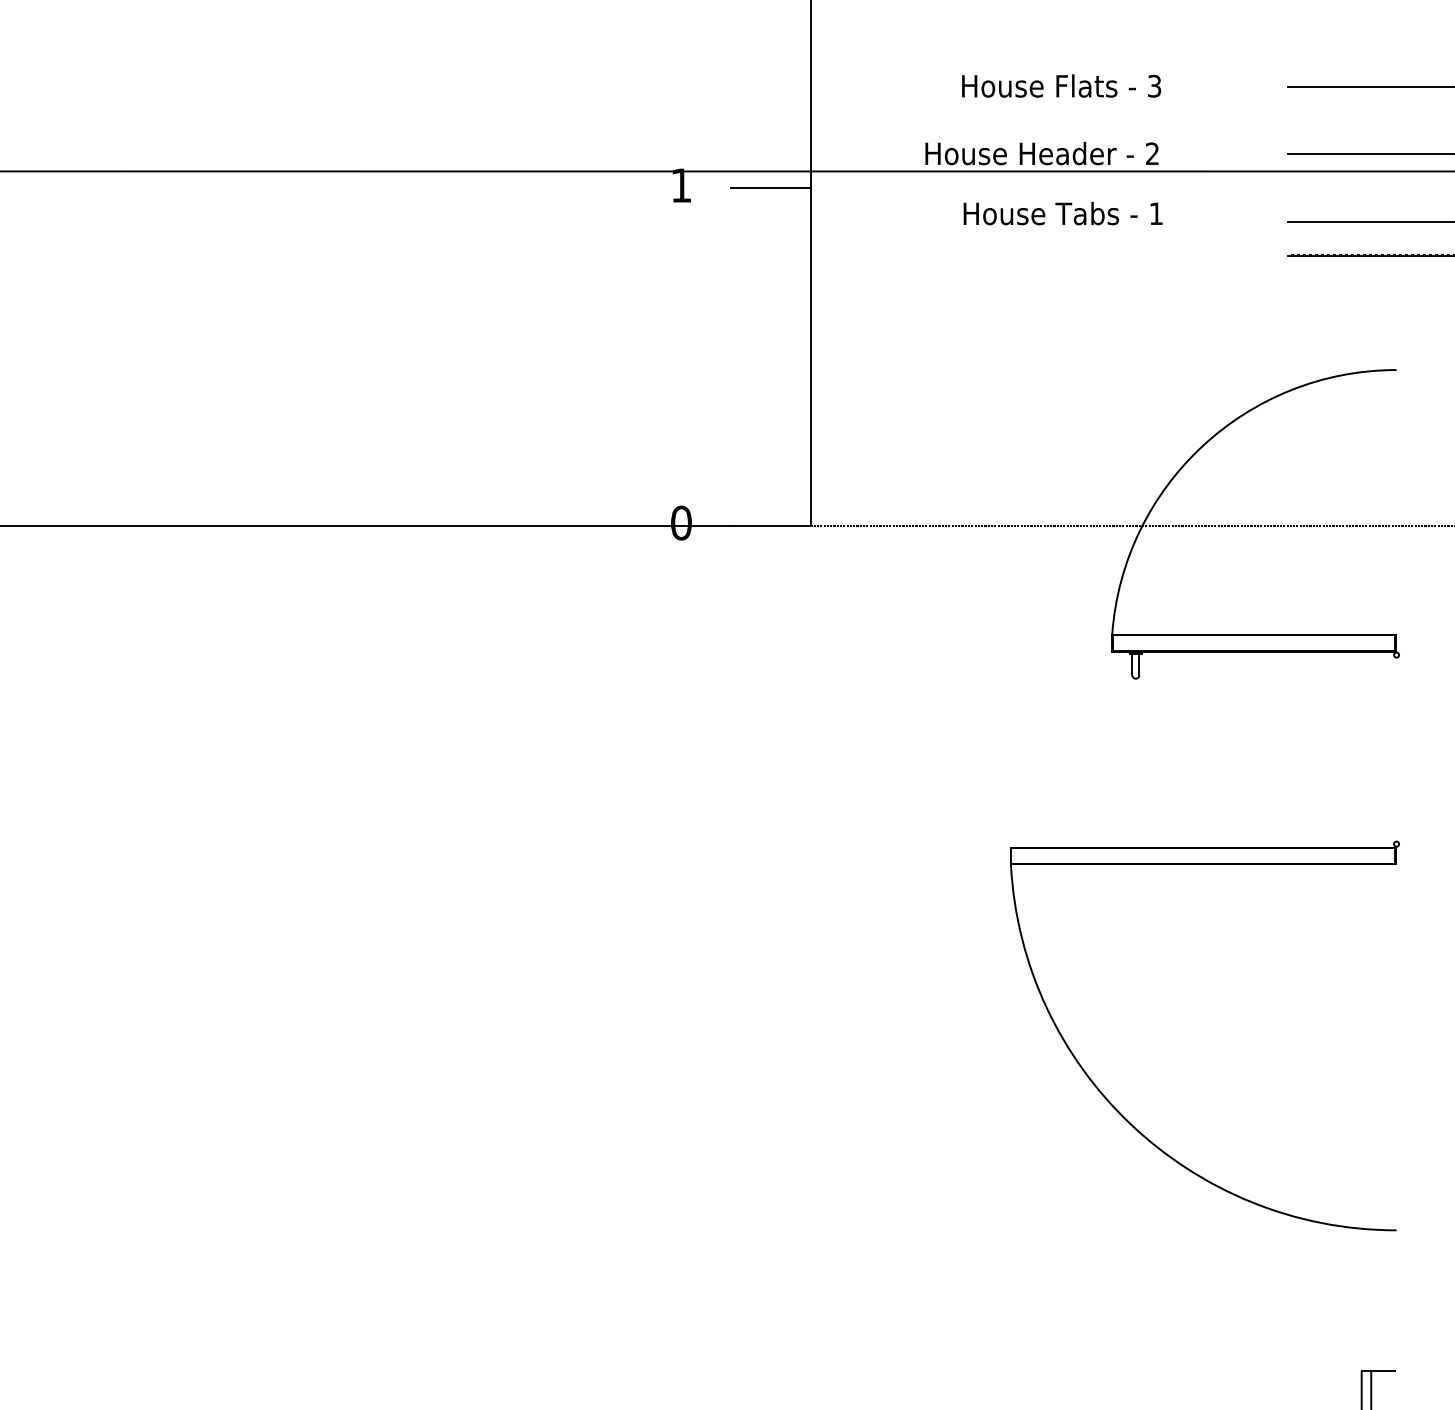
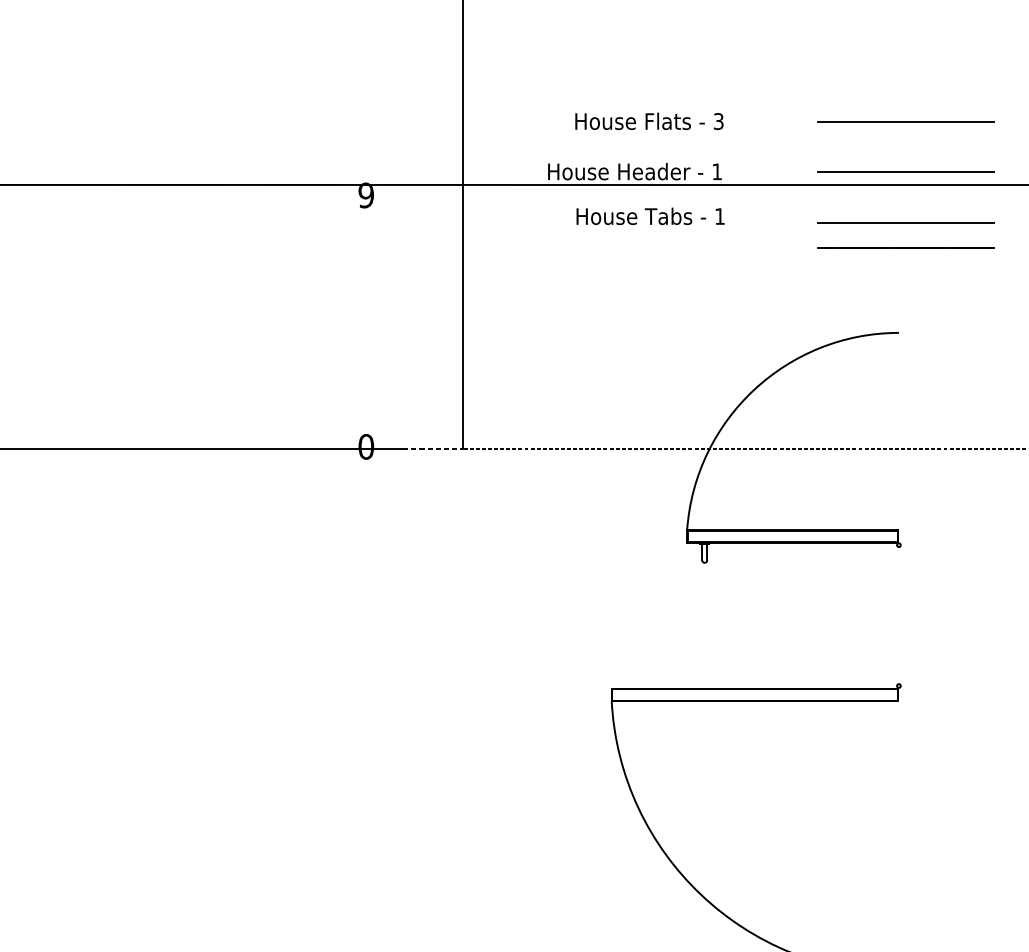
text: (1152, 153) -> (717, 171), 2 -> 1
text: (681, 185) -> (366, 195), 1 -> 9
line: (770, 188) -> (432, 197), removed
line: (771, 525) -> (433, 448), solid -> dashed

